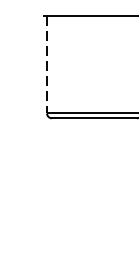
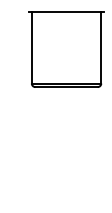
line: (46, 64) -> (31, 47), dashed -> solid

